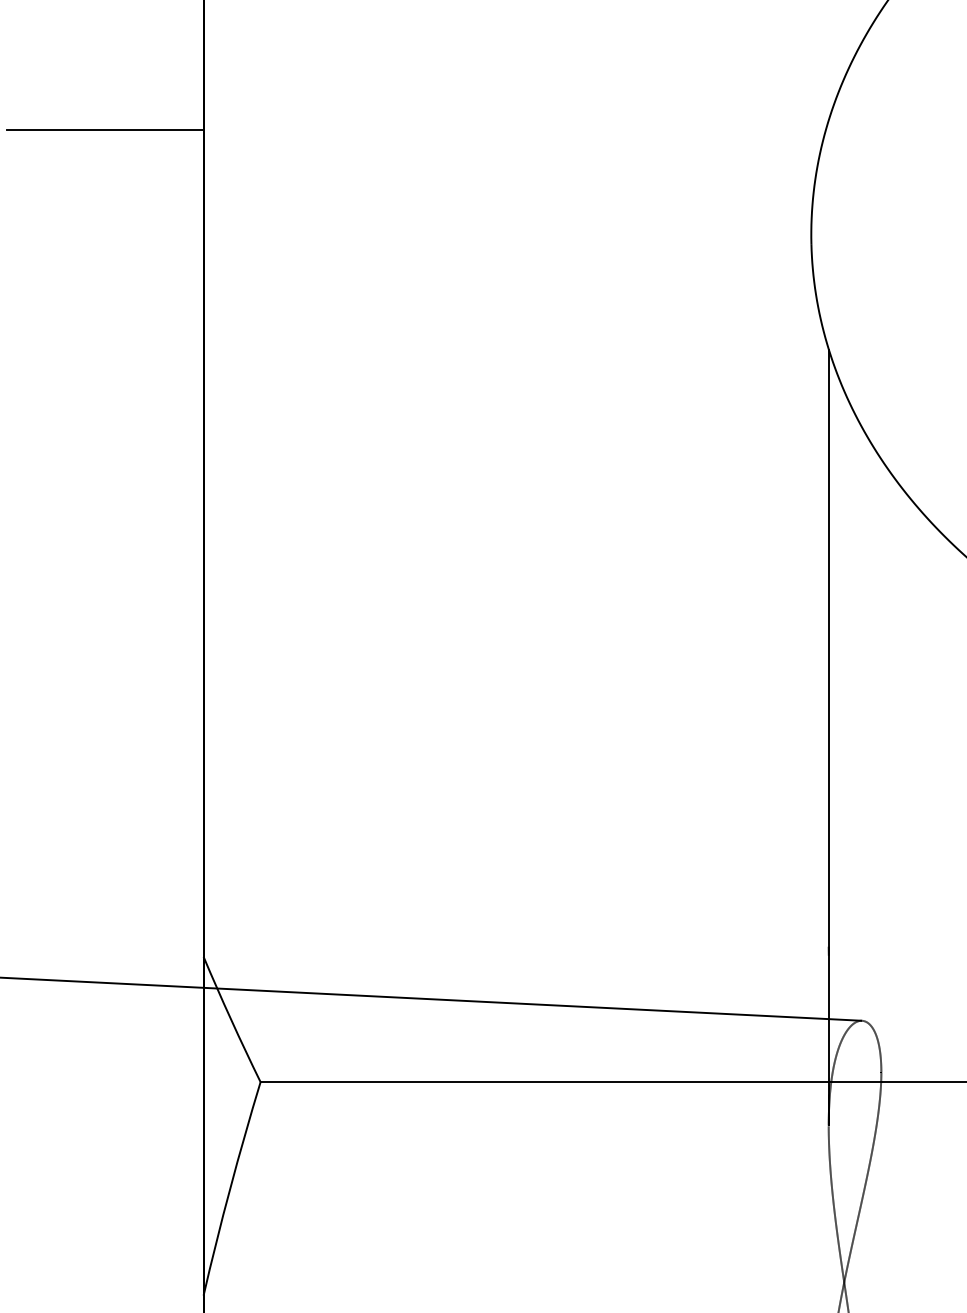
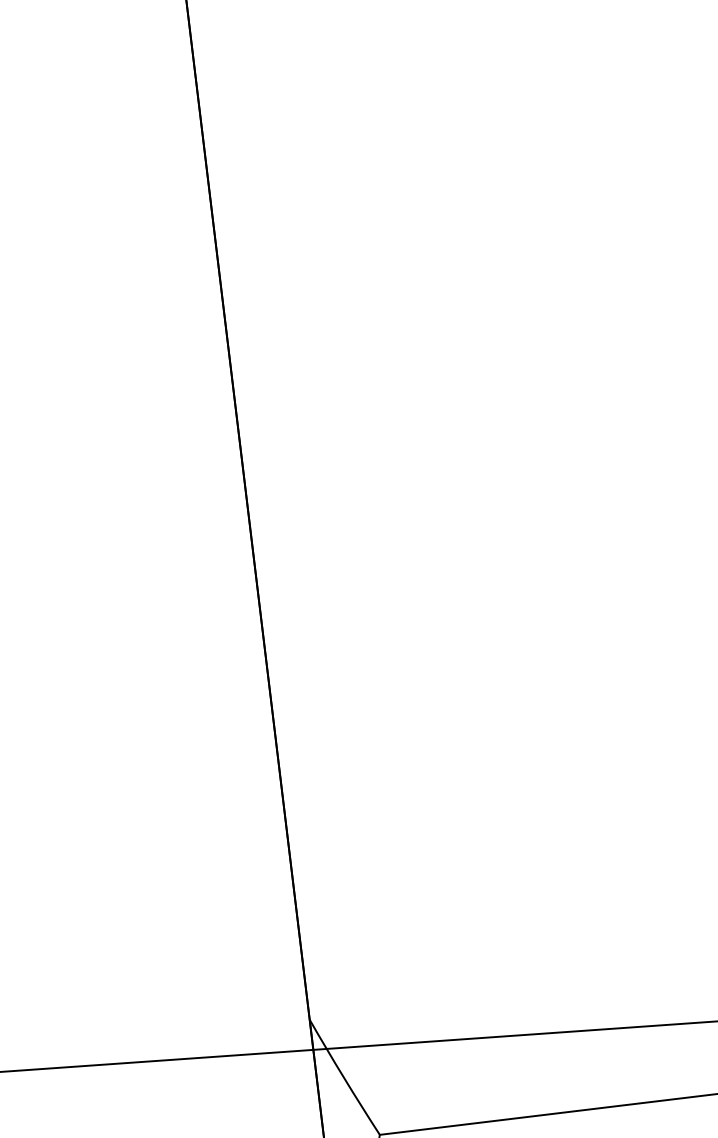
line: (105, 130) -> (117, 227), removed

